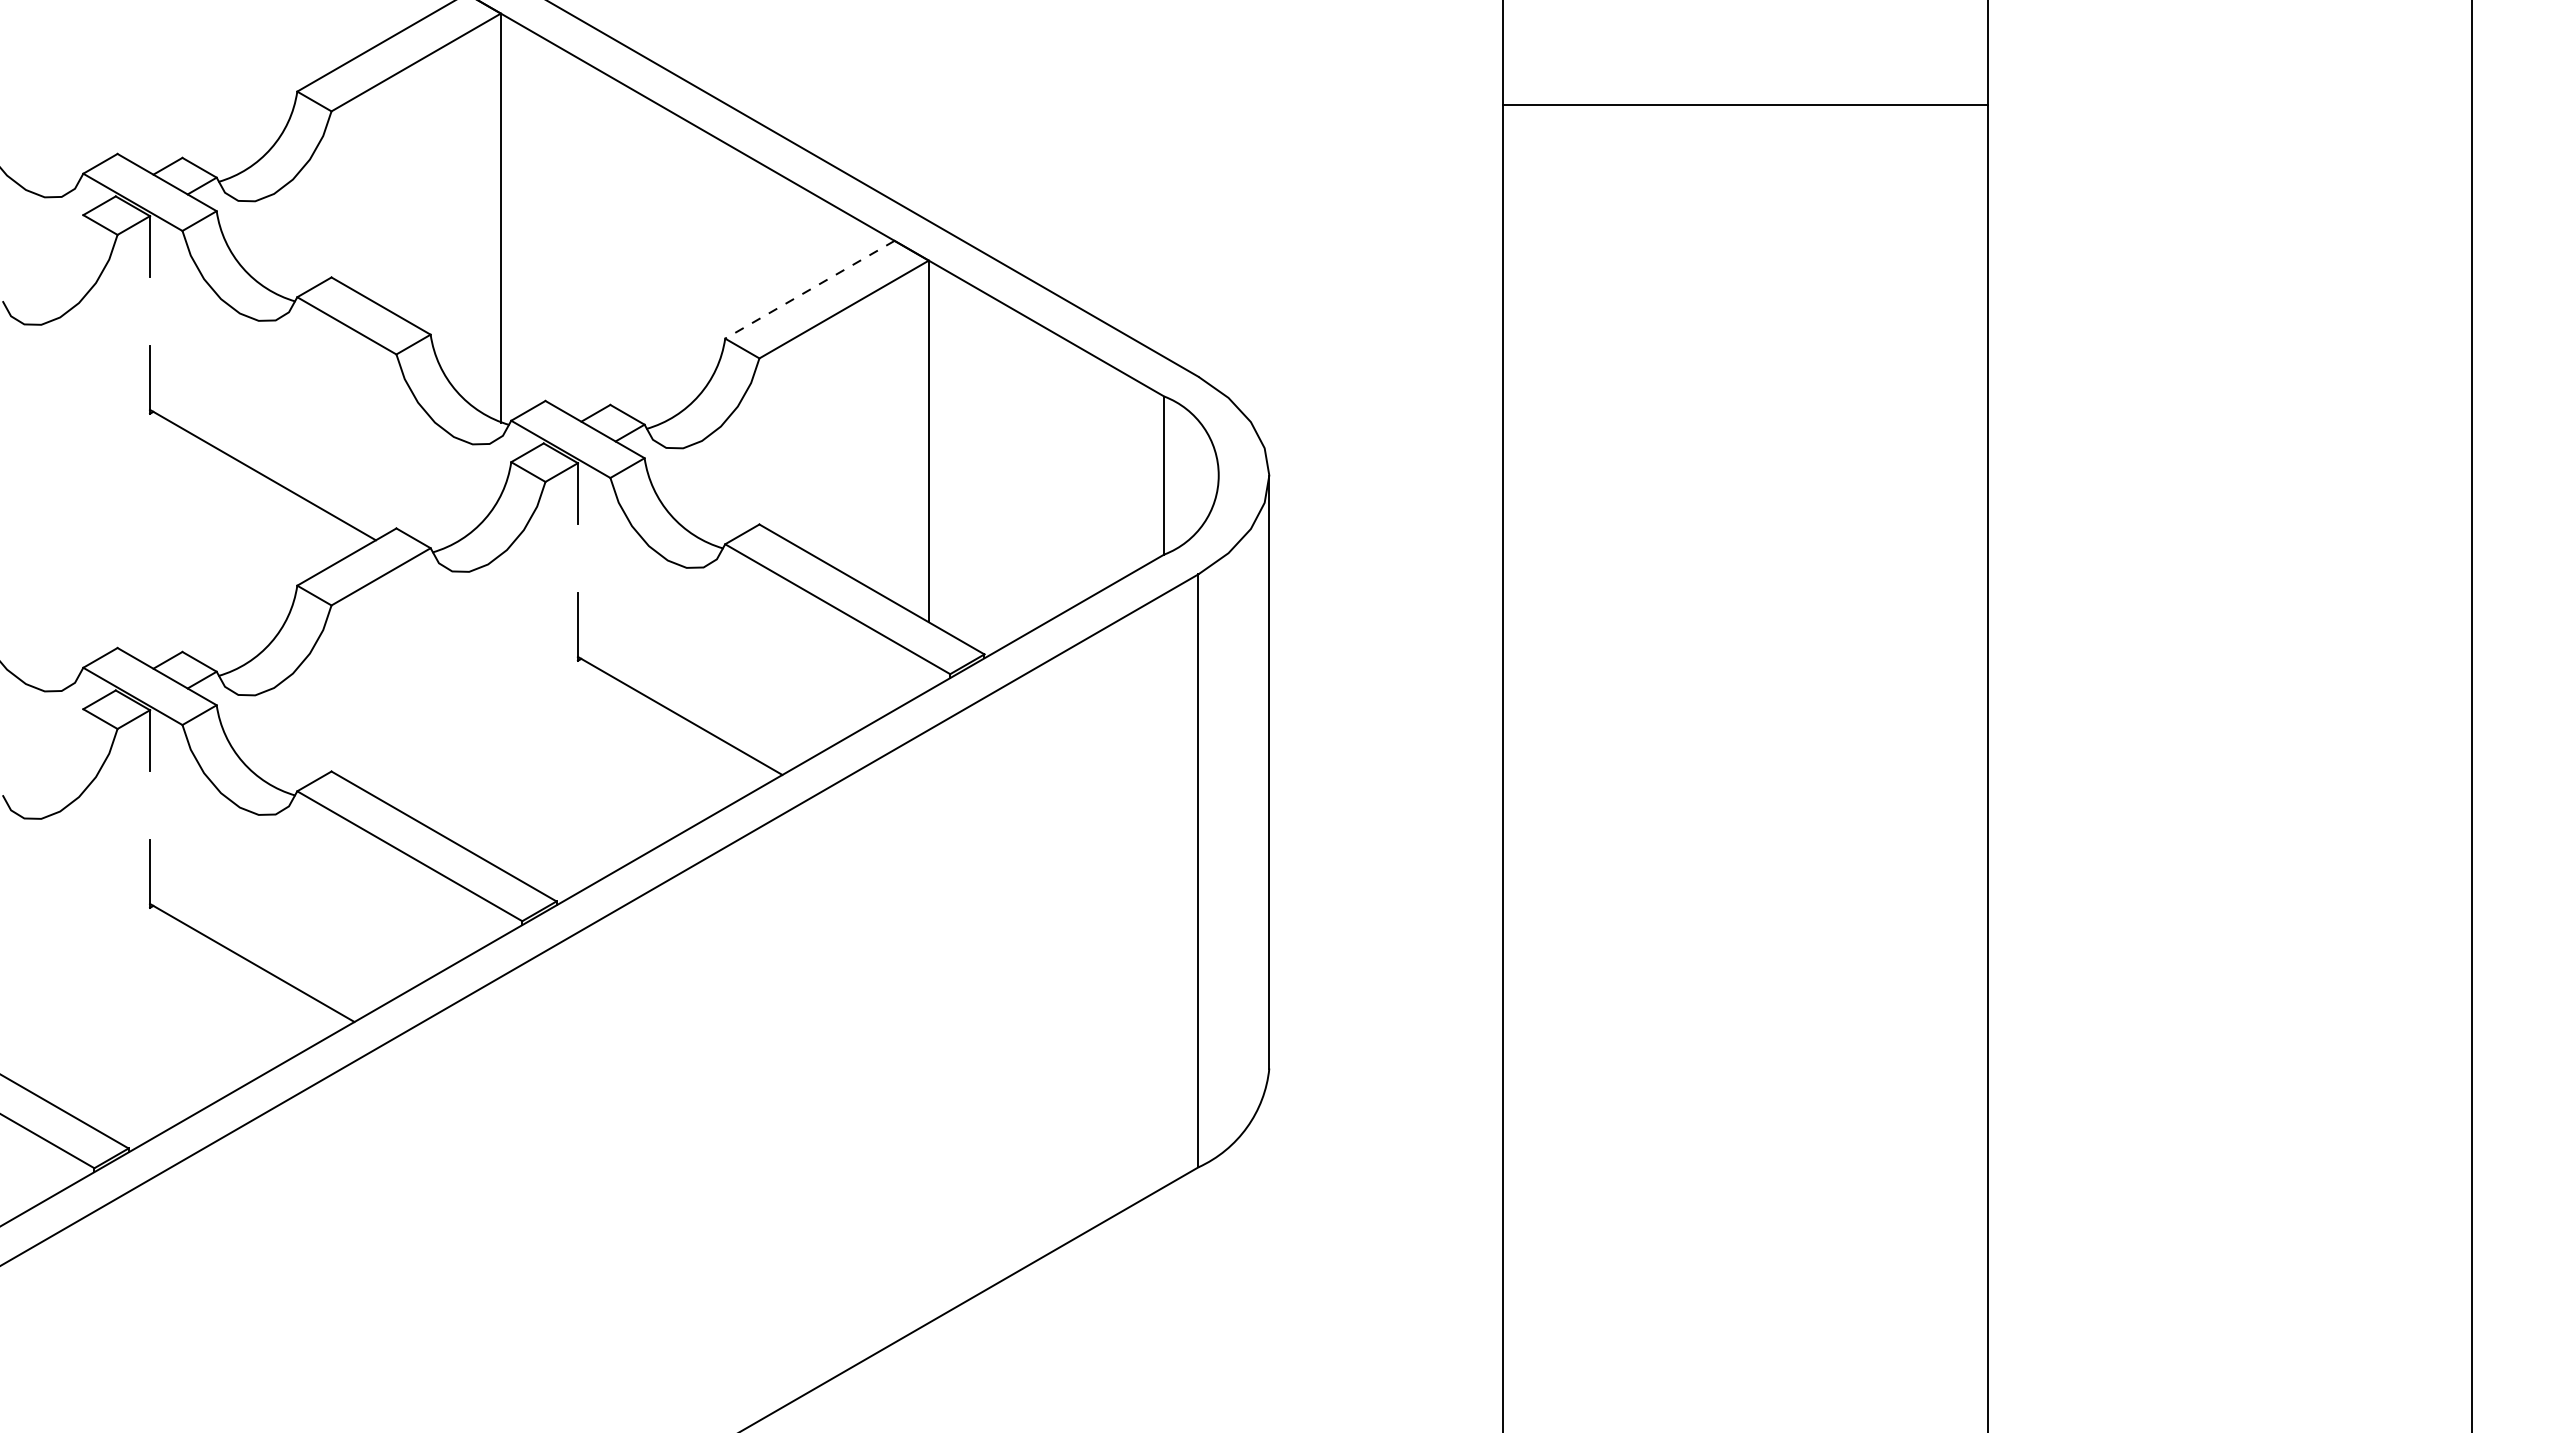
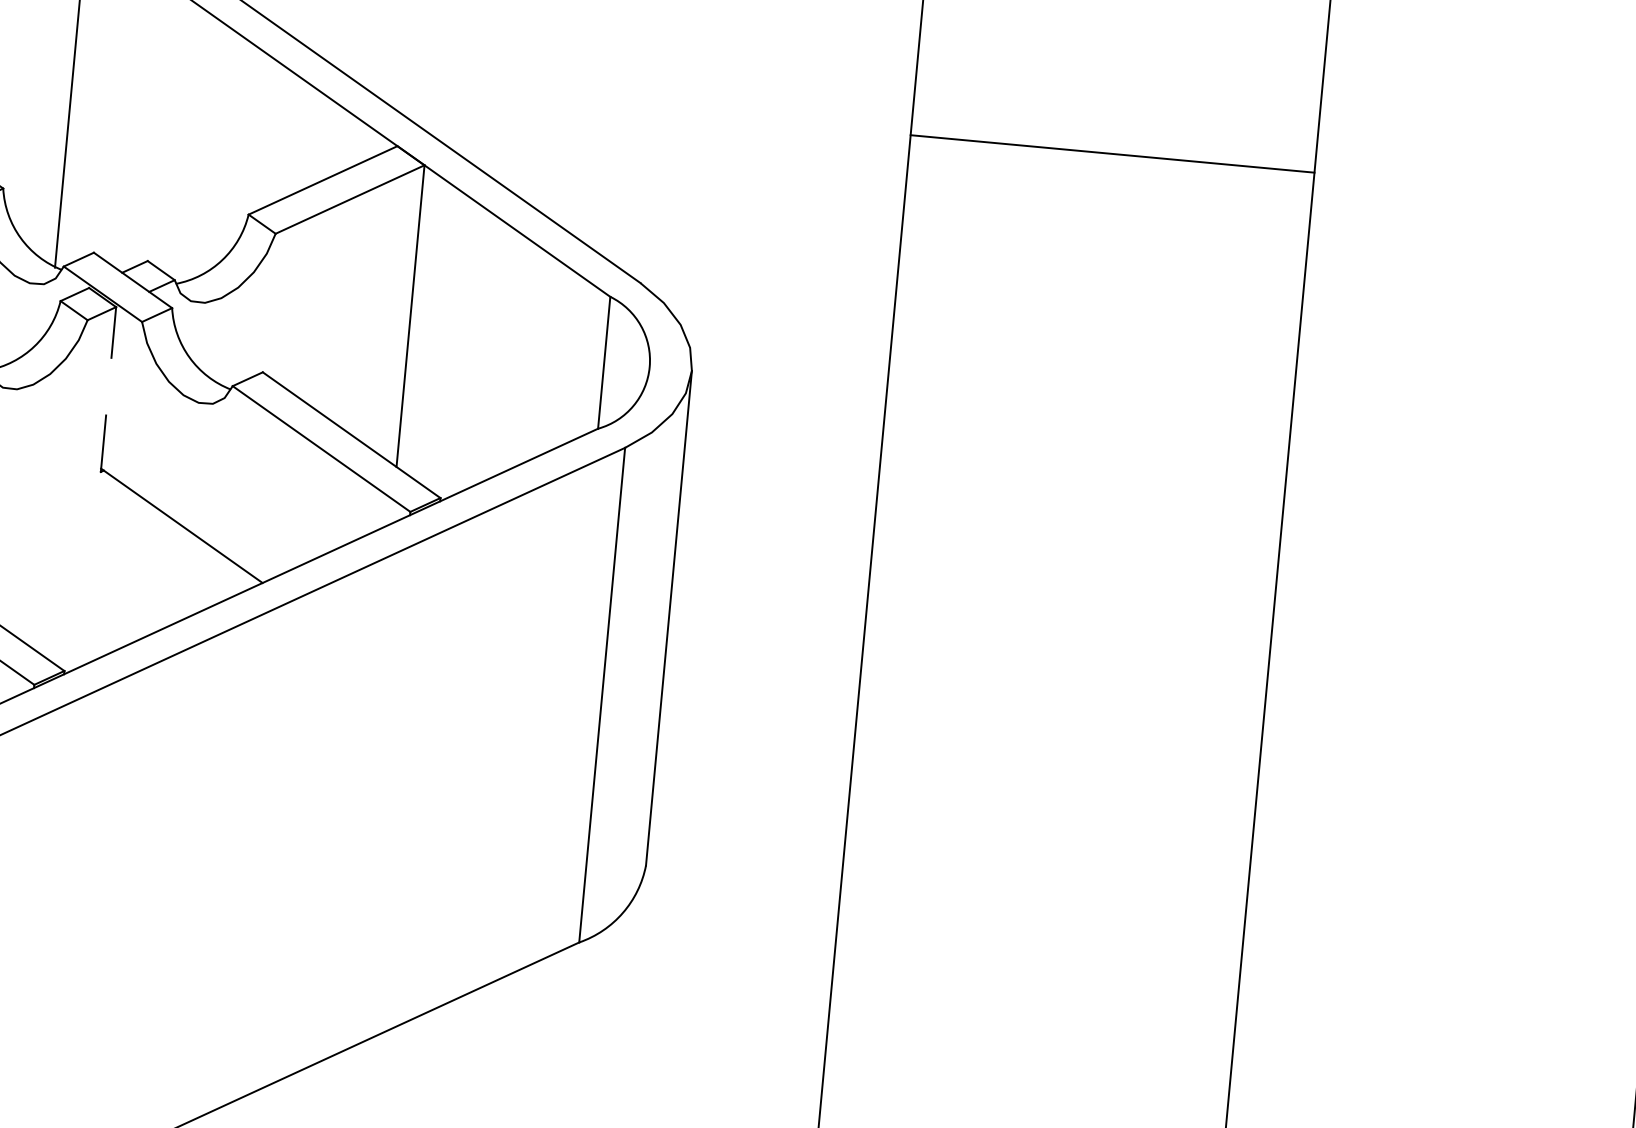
line: (1745, 105) -> (1112, 154), moved
line: (809, 289) -> (322, 180), dashed -> solid

